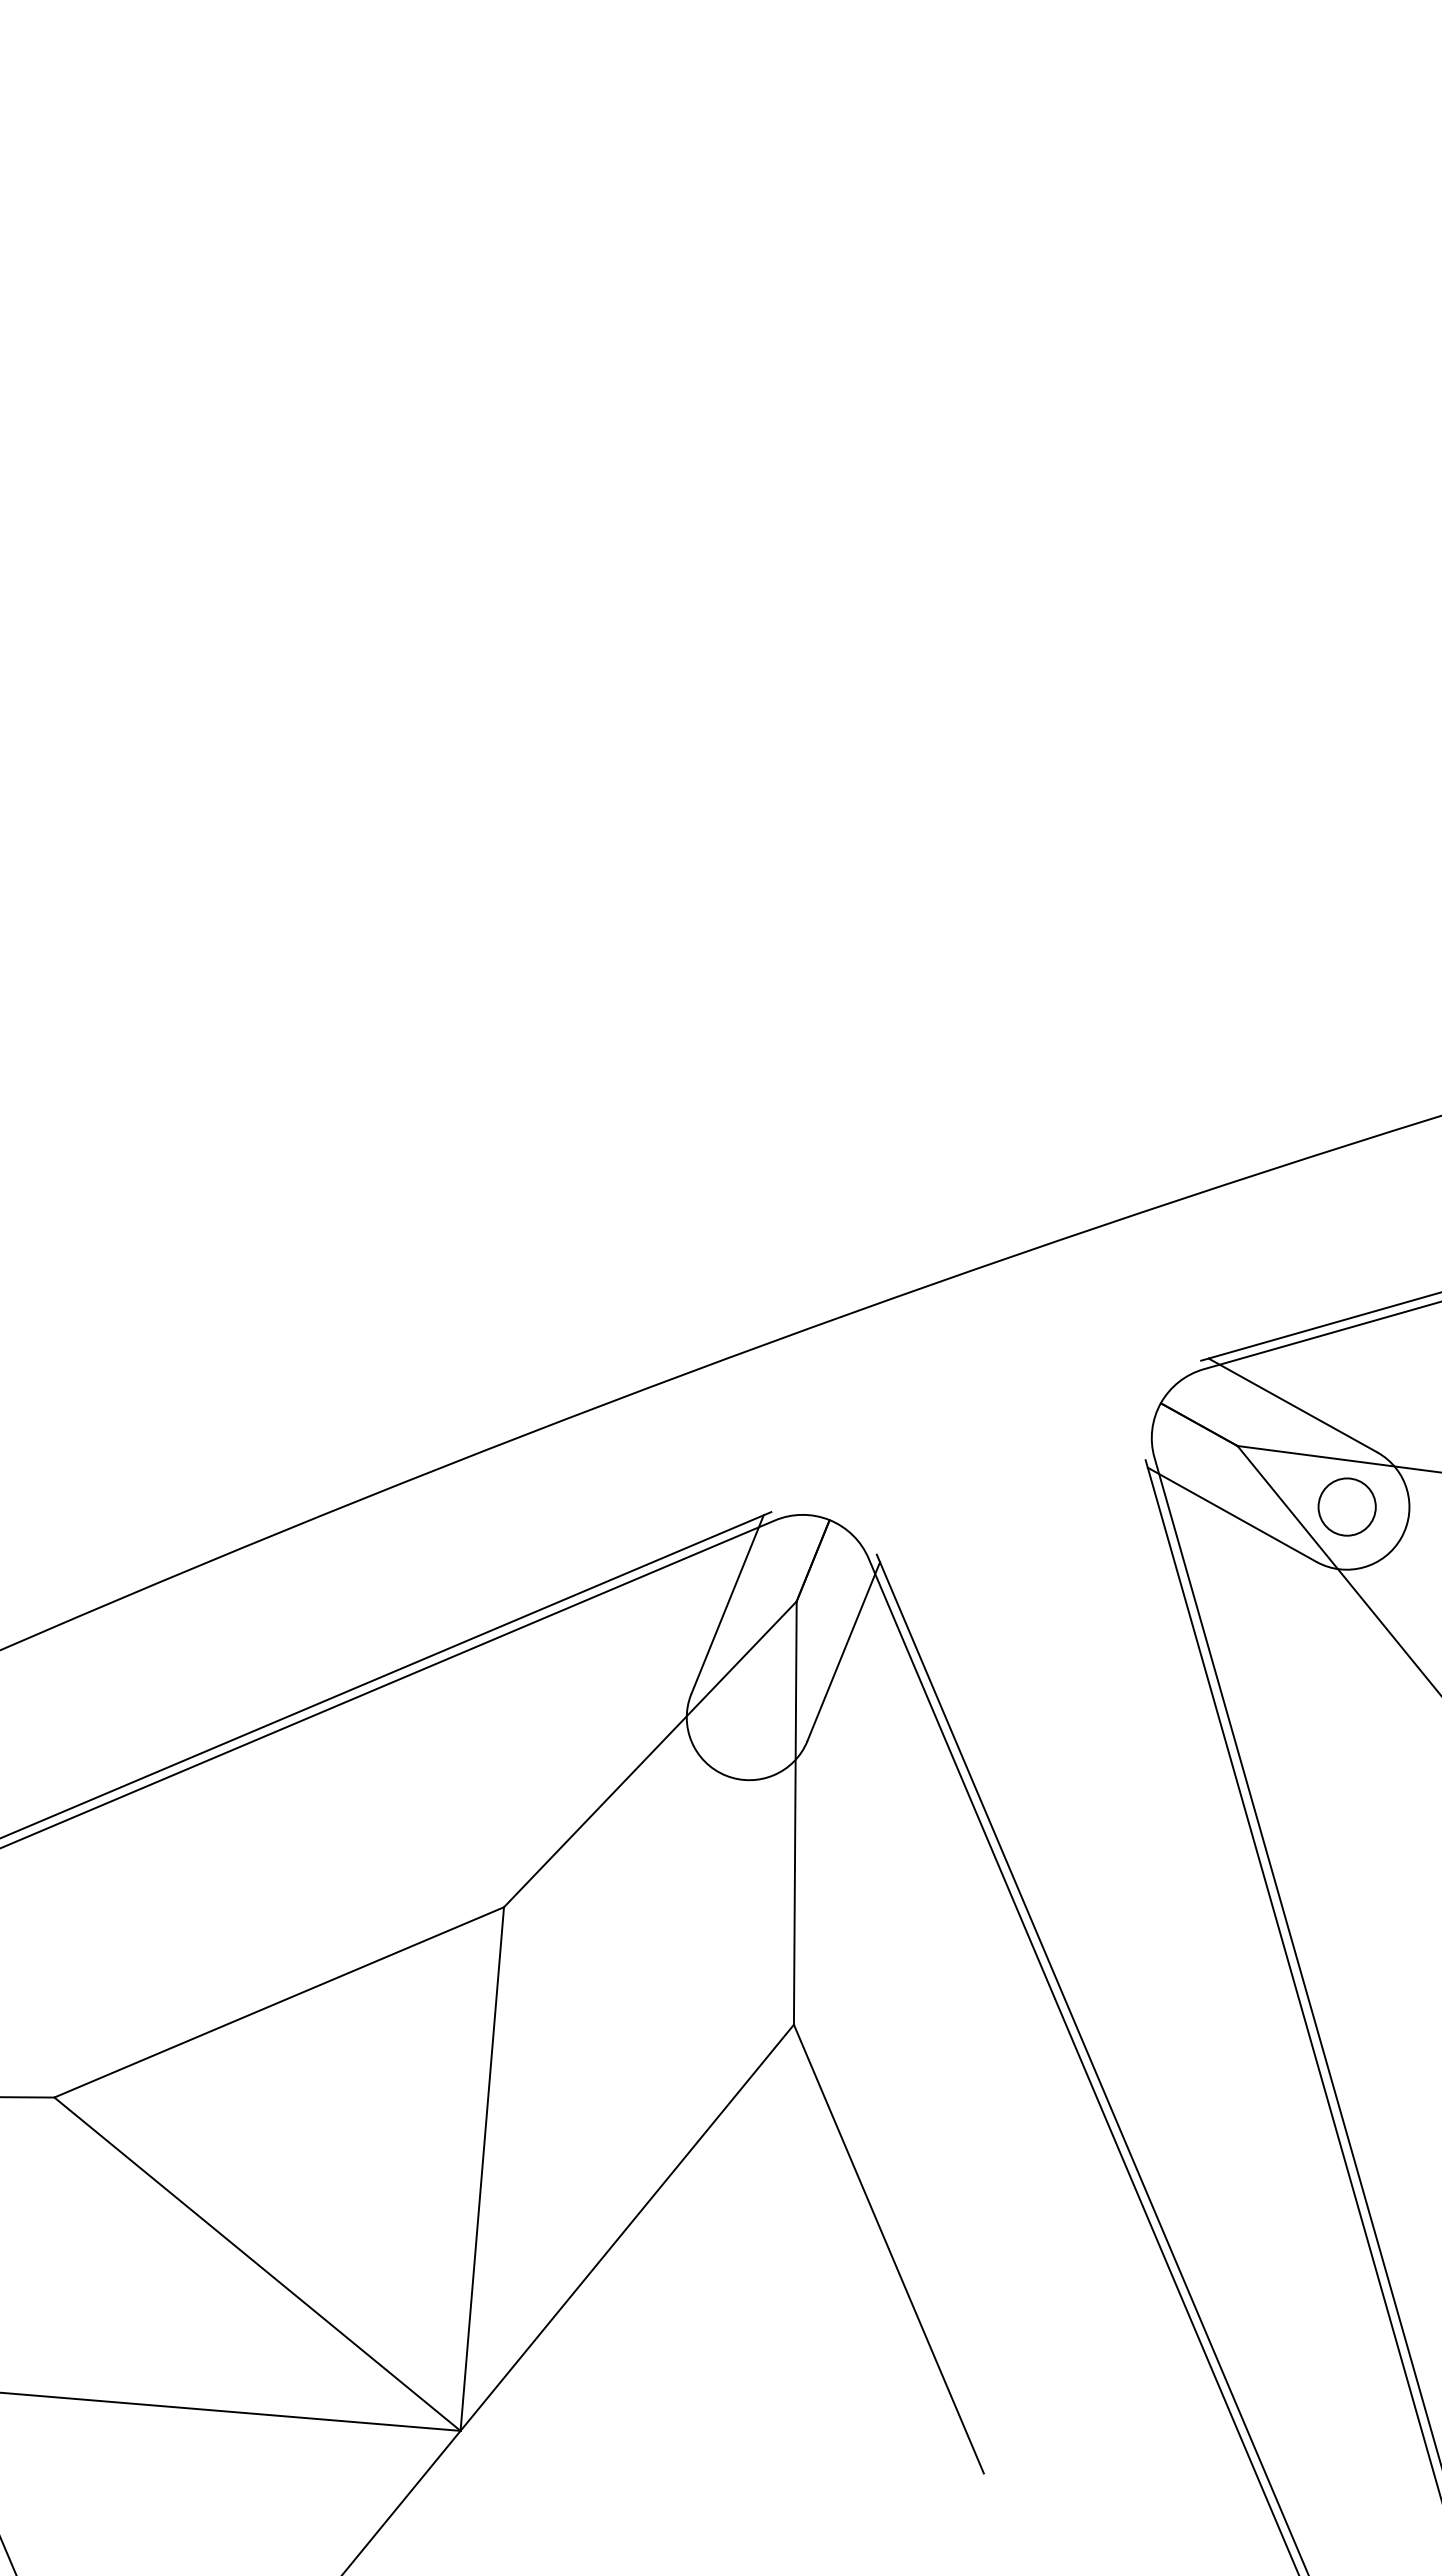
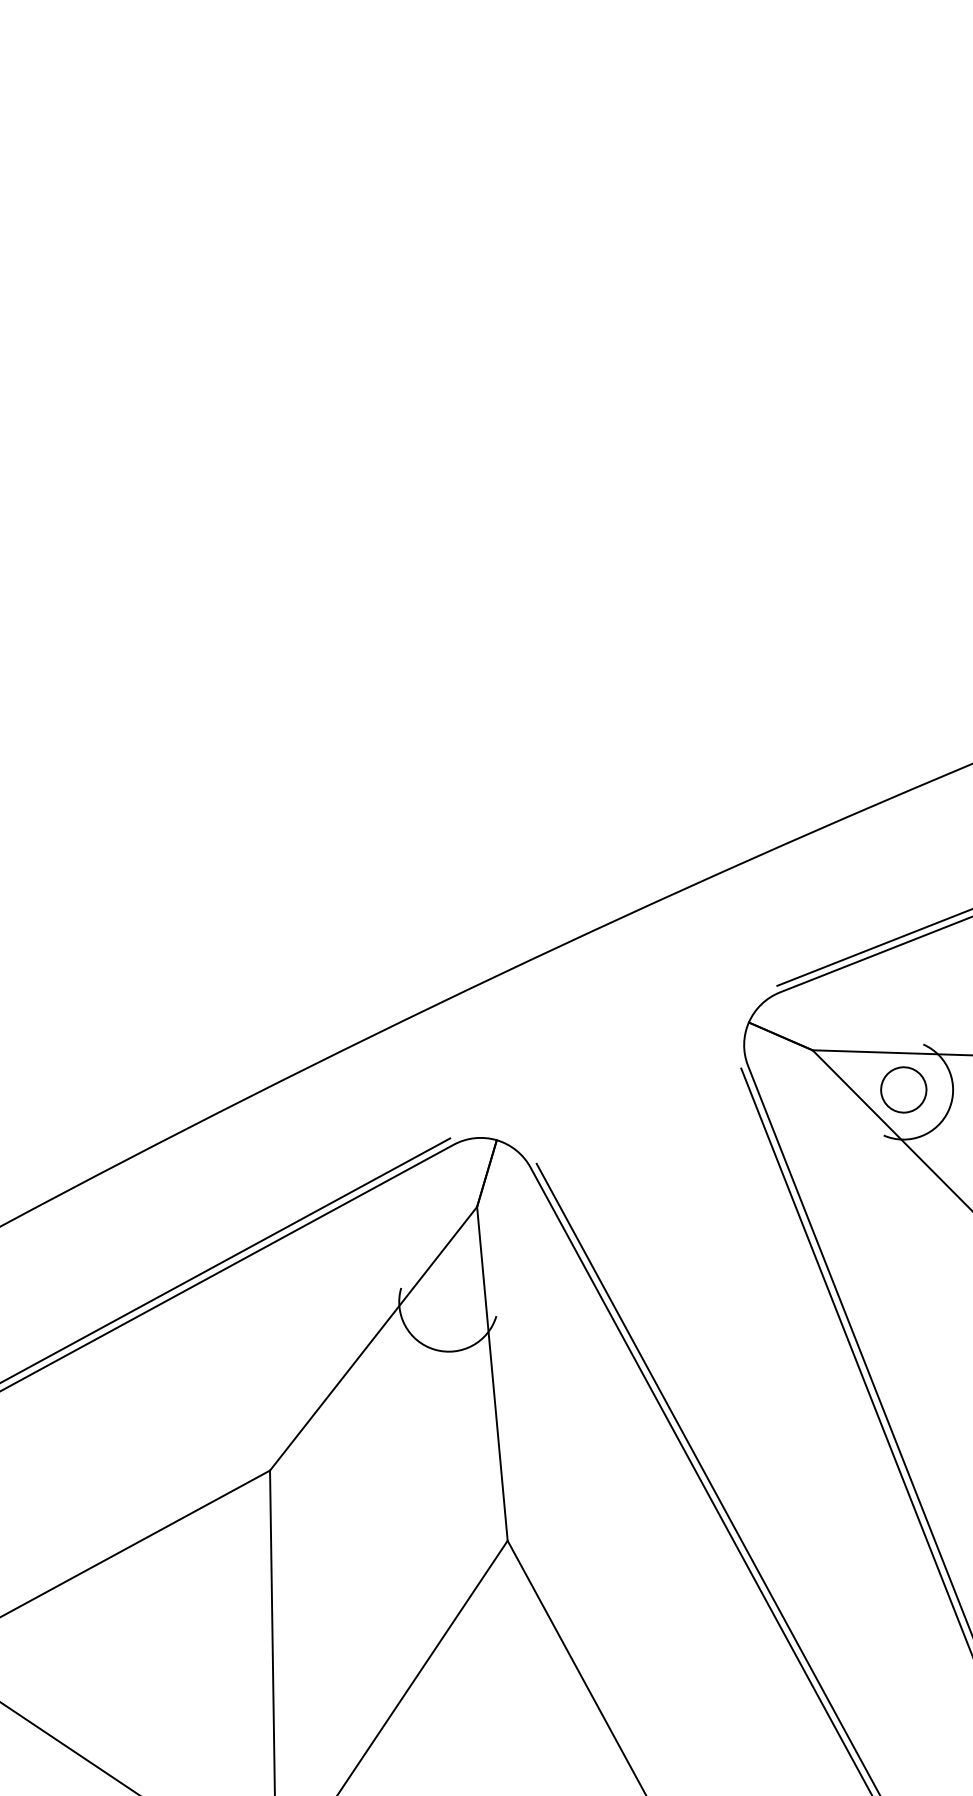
line: (1292, 1405) -> (852, 1014), removed
line: (1231, 1514) -> (813, 1104), removed
line: (727, 1604) -> (422, 1214), removed
line: (843, 1651) -> (517, 1242), removed

